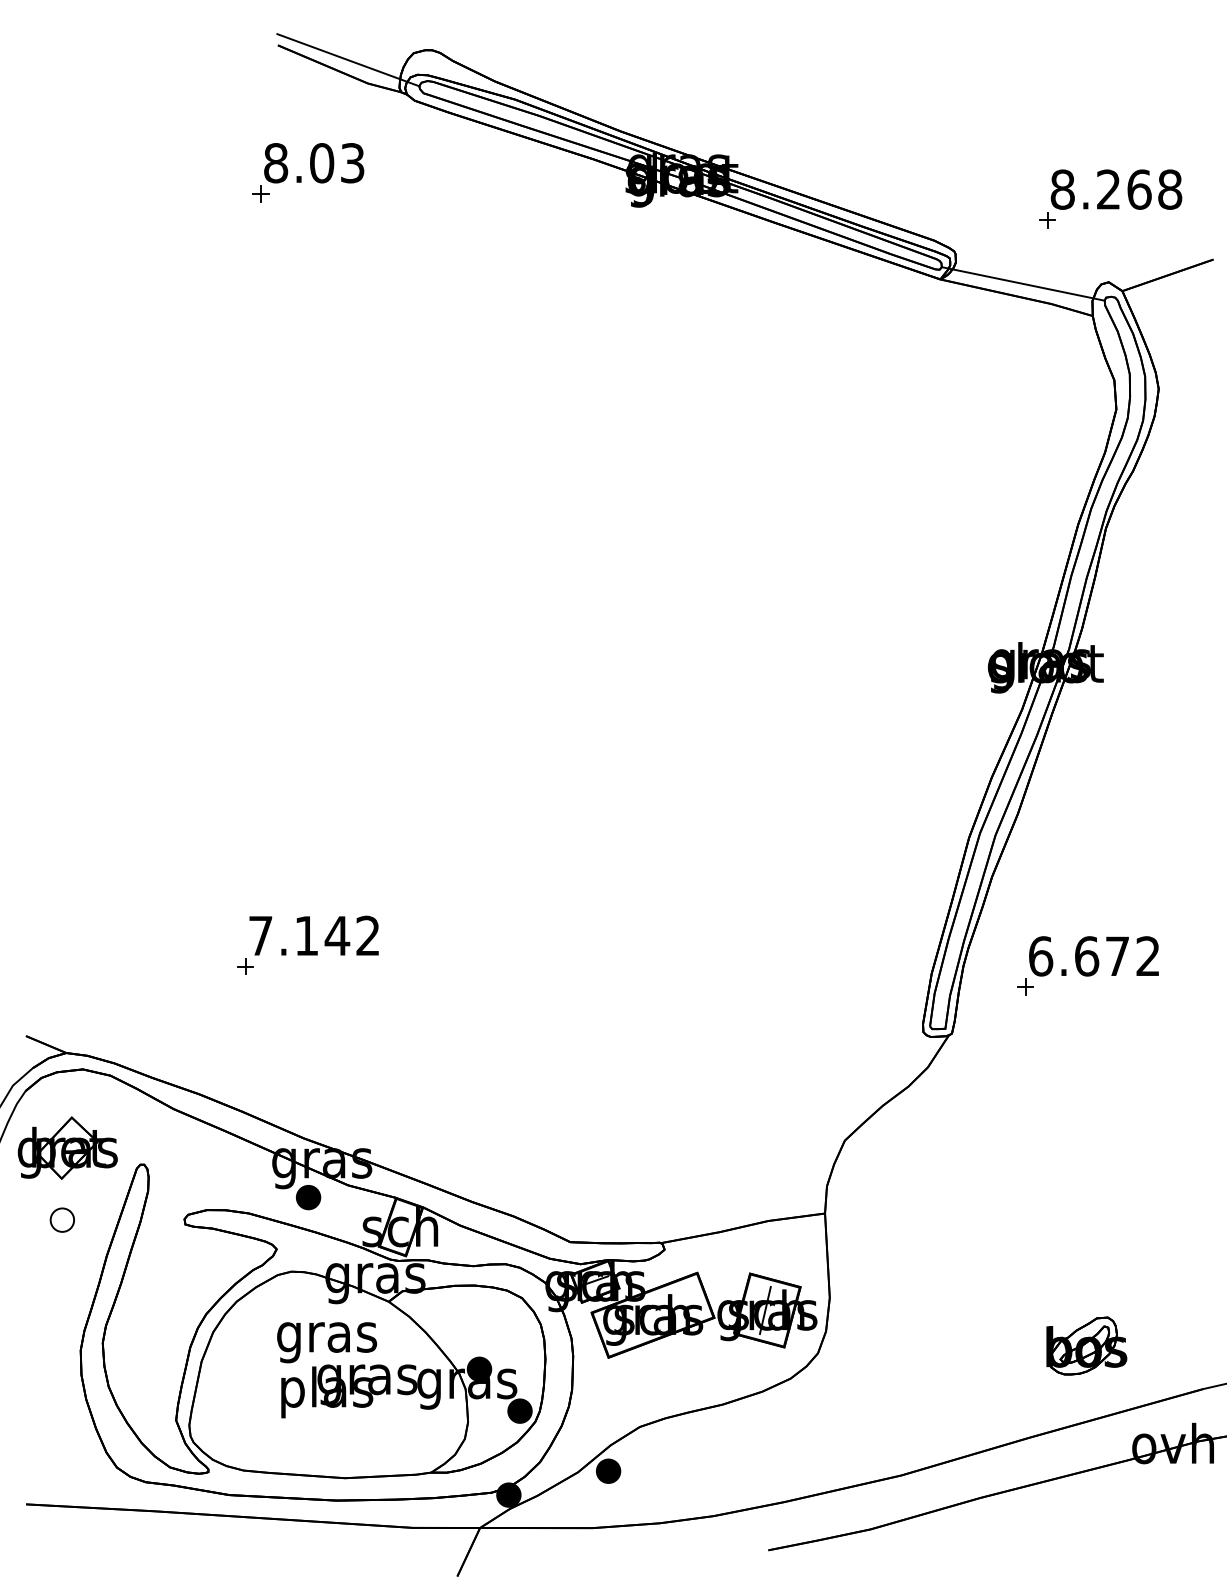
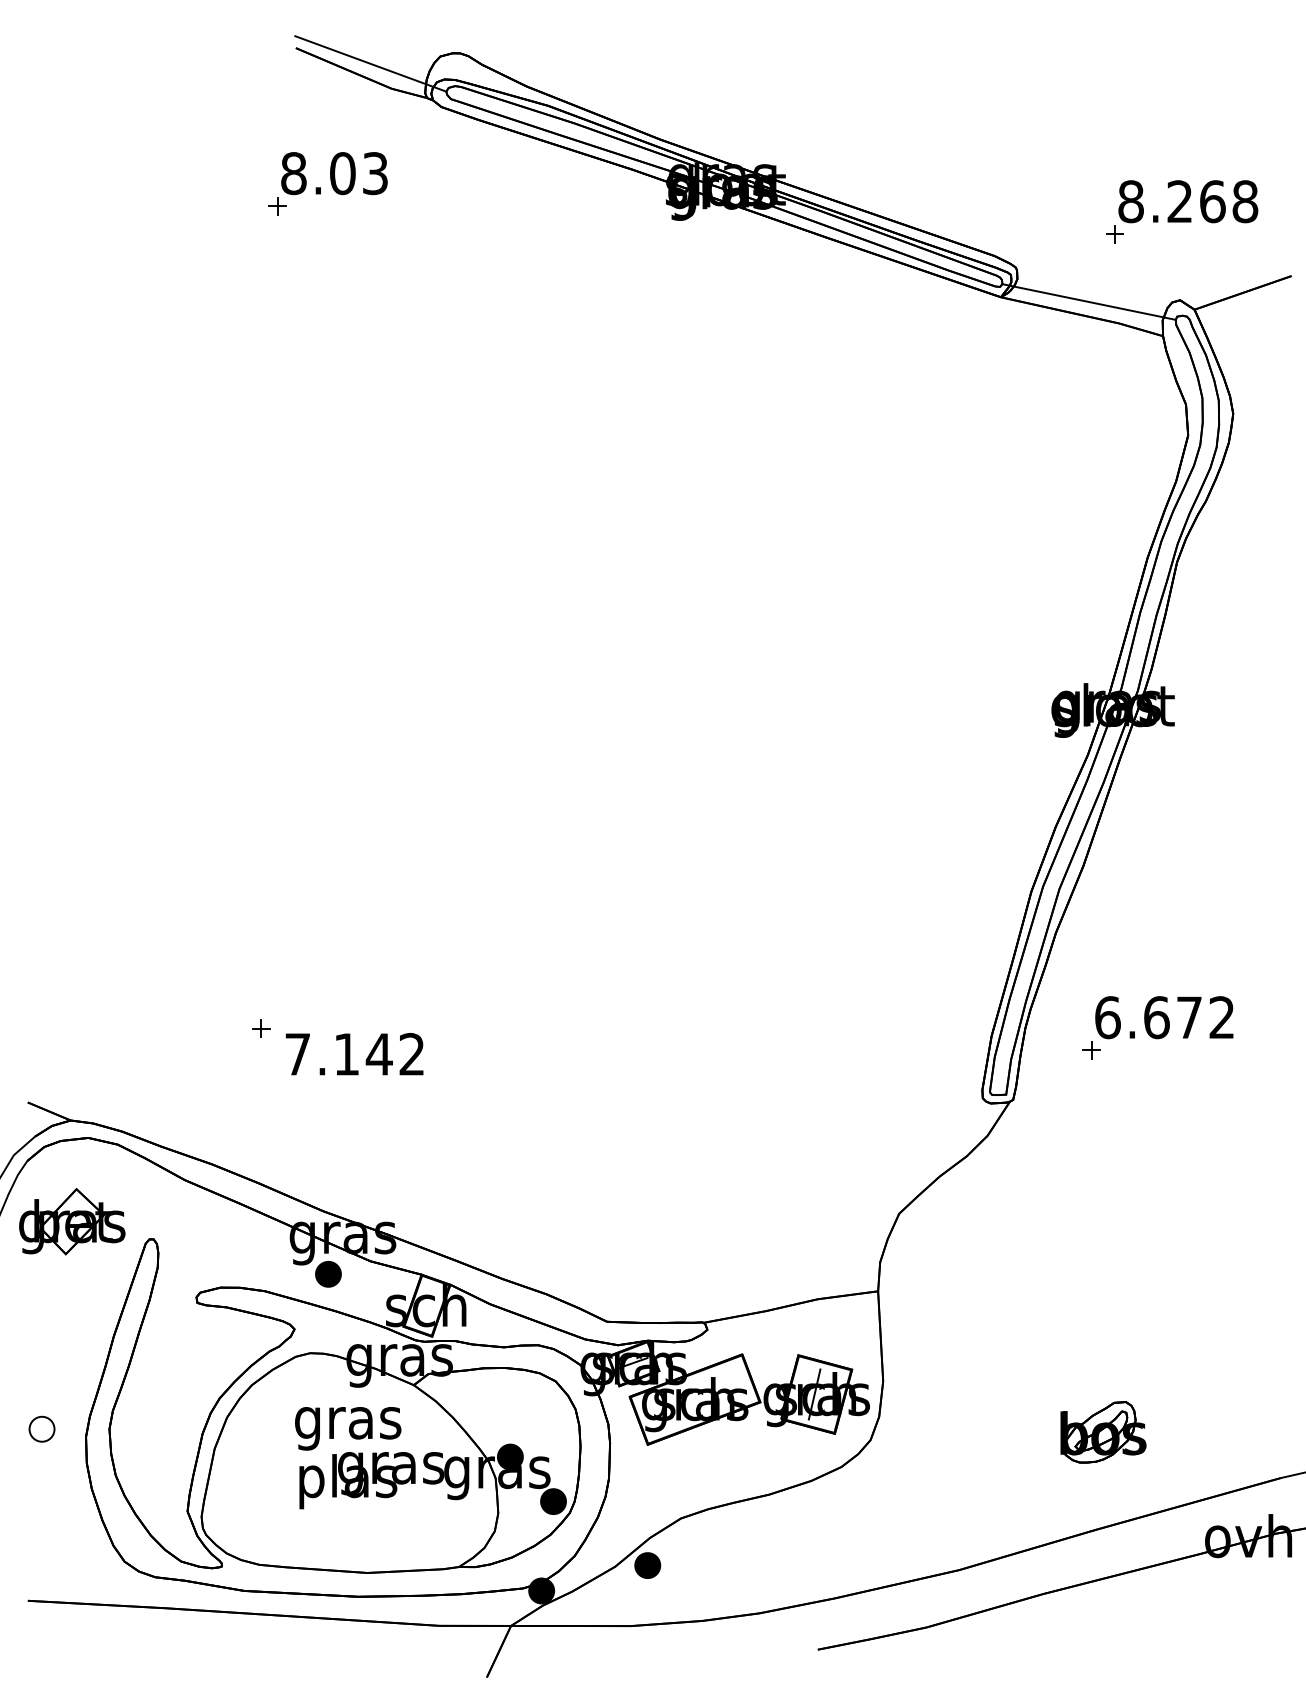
text: (313, 935) -> (353, 1053), moved
part: (61, 1219) -> (41, 1428), moved
part: (1086, 1345) -> (1103, 1431), moved

